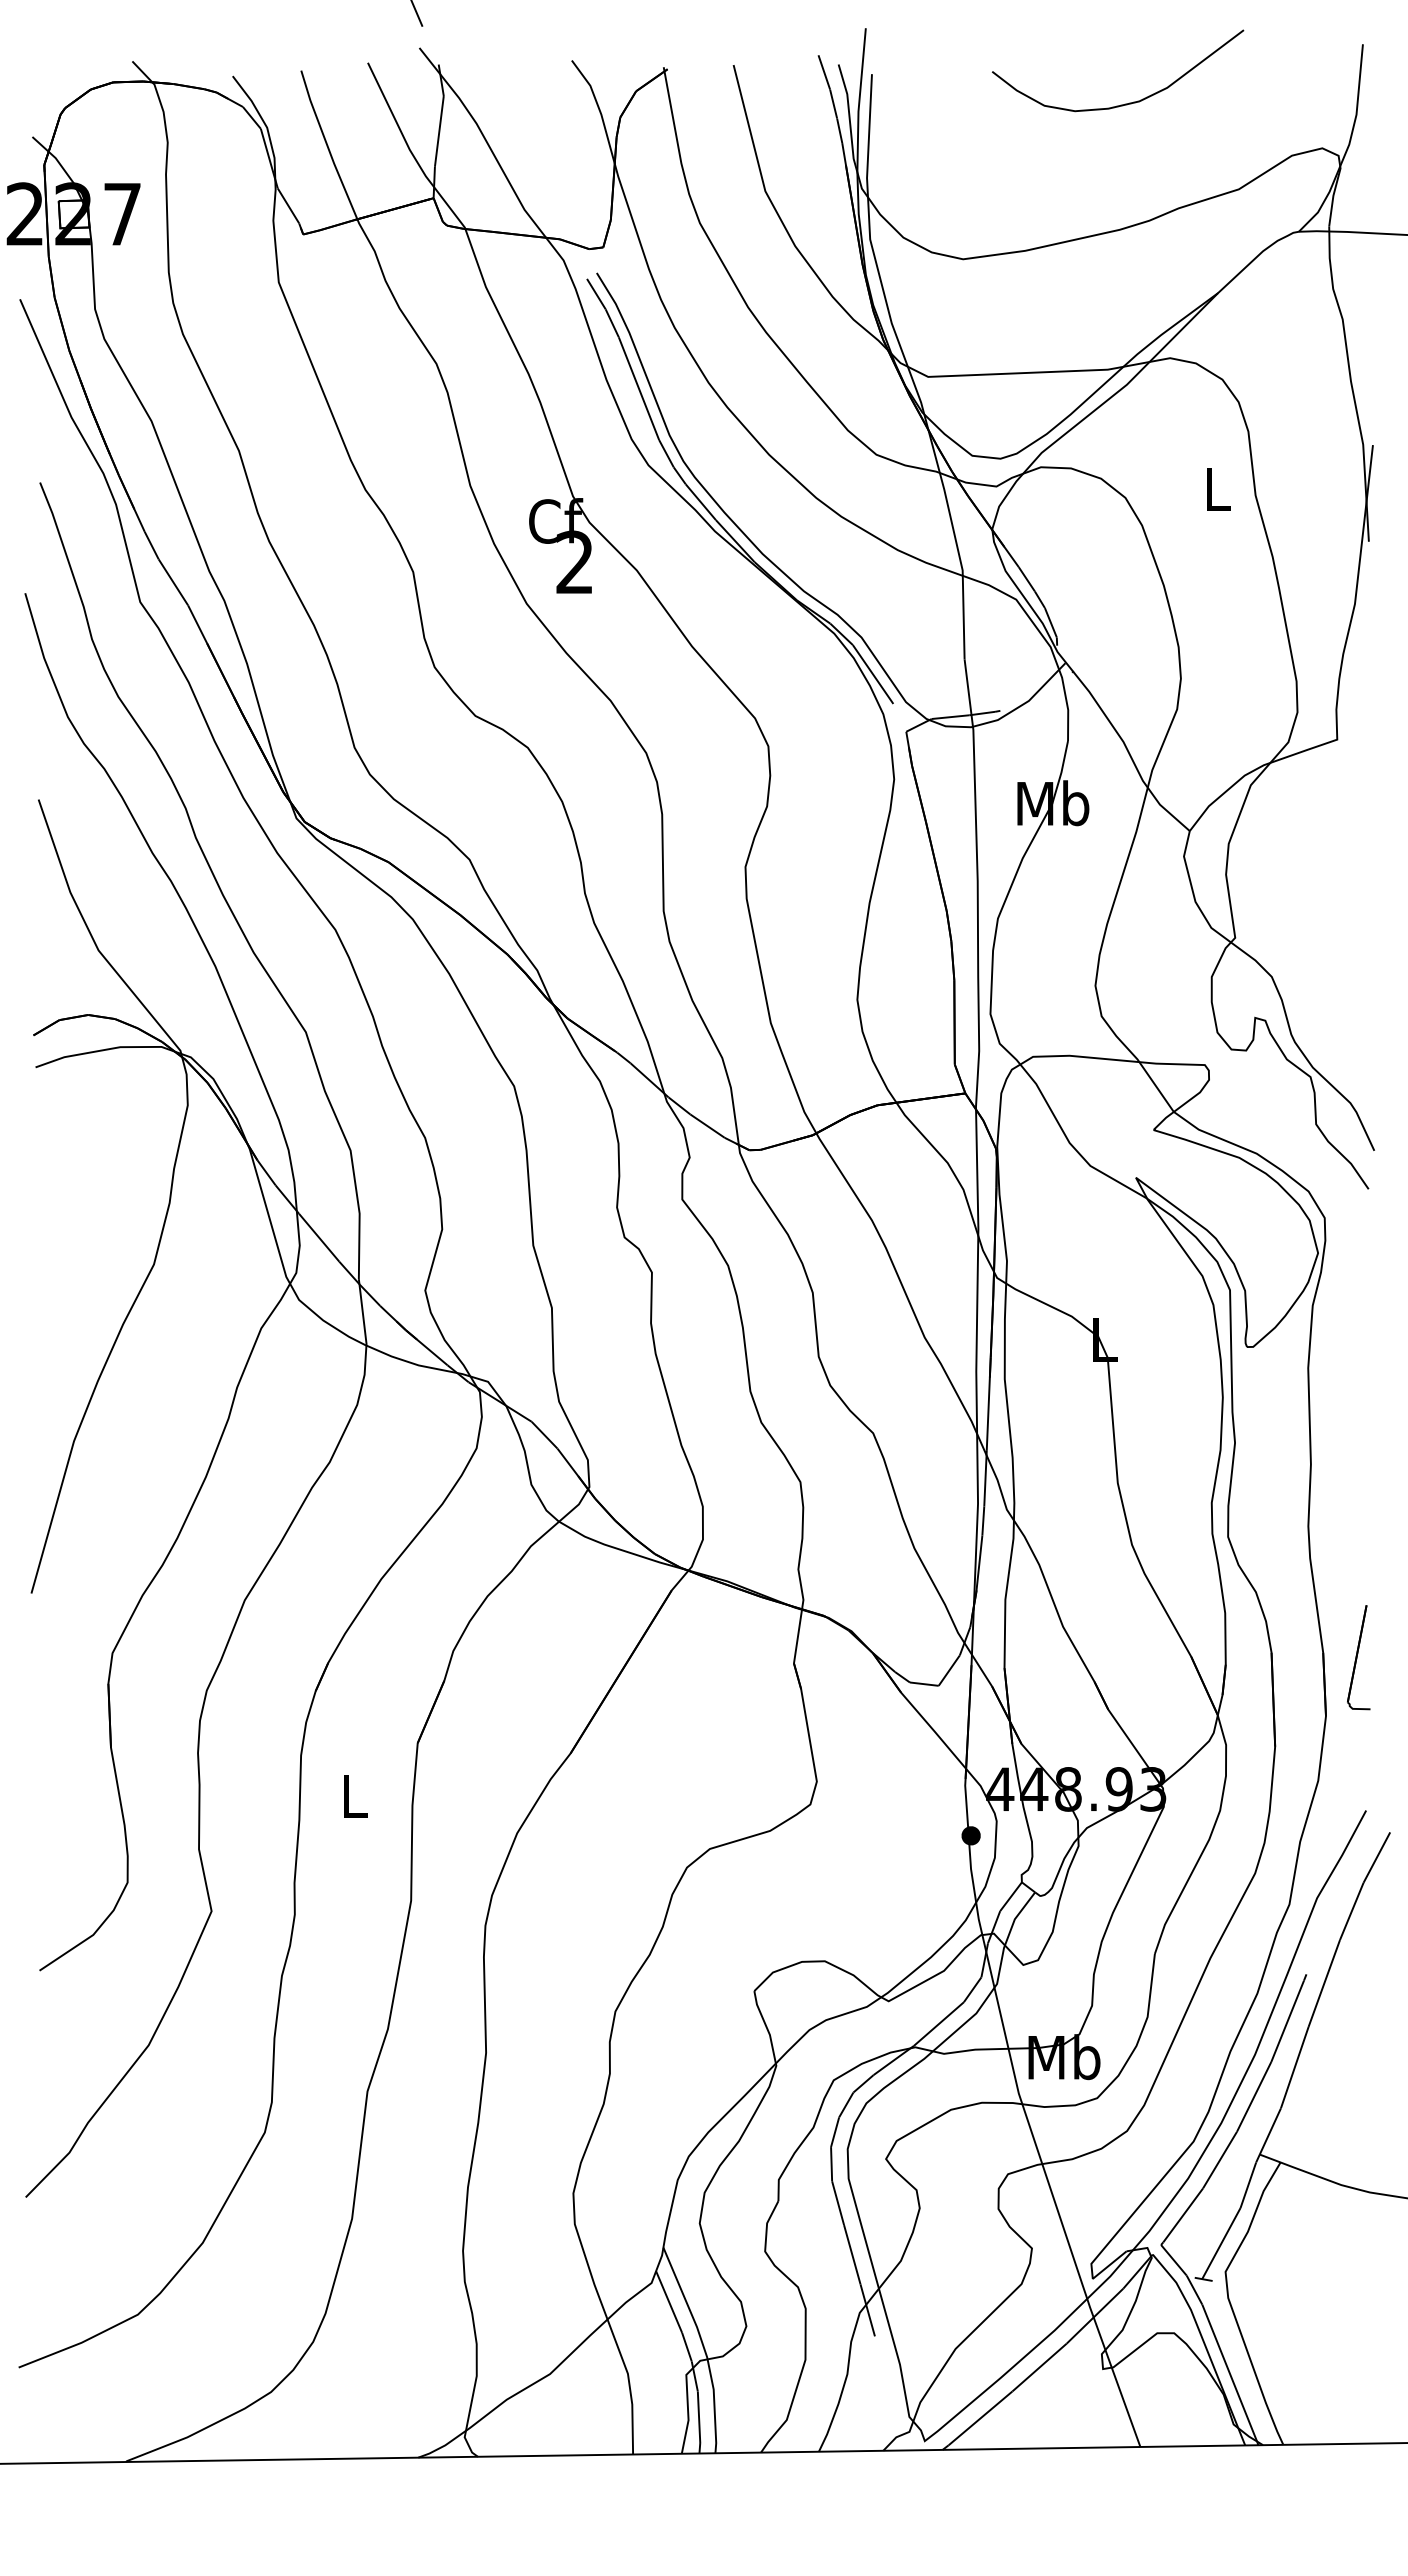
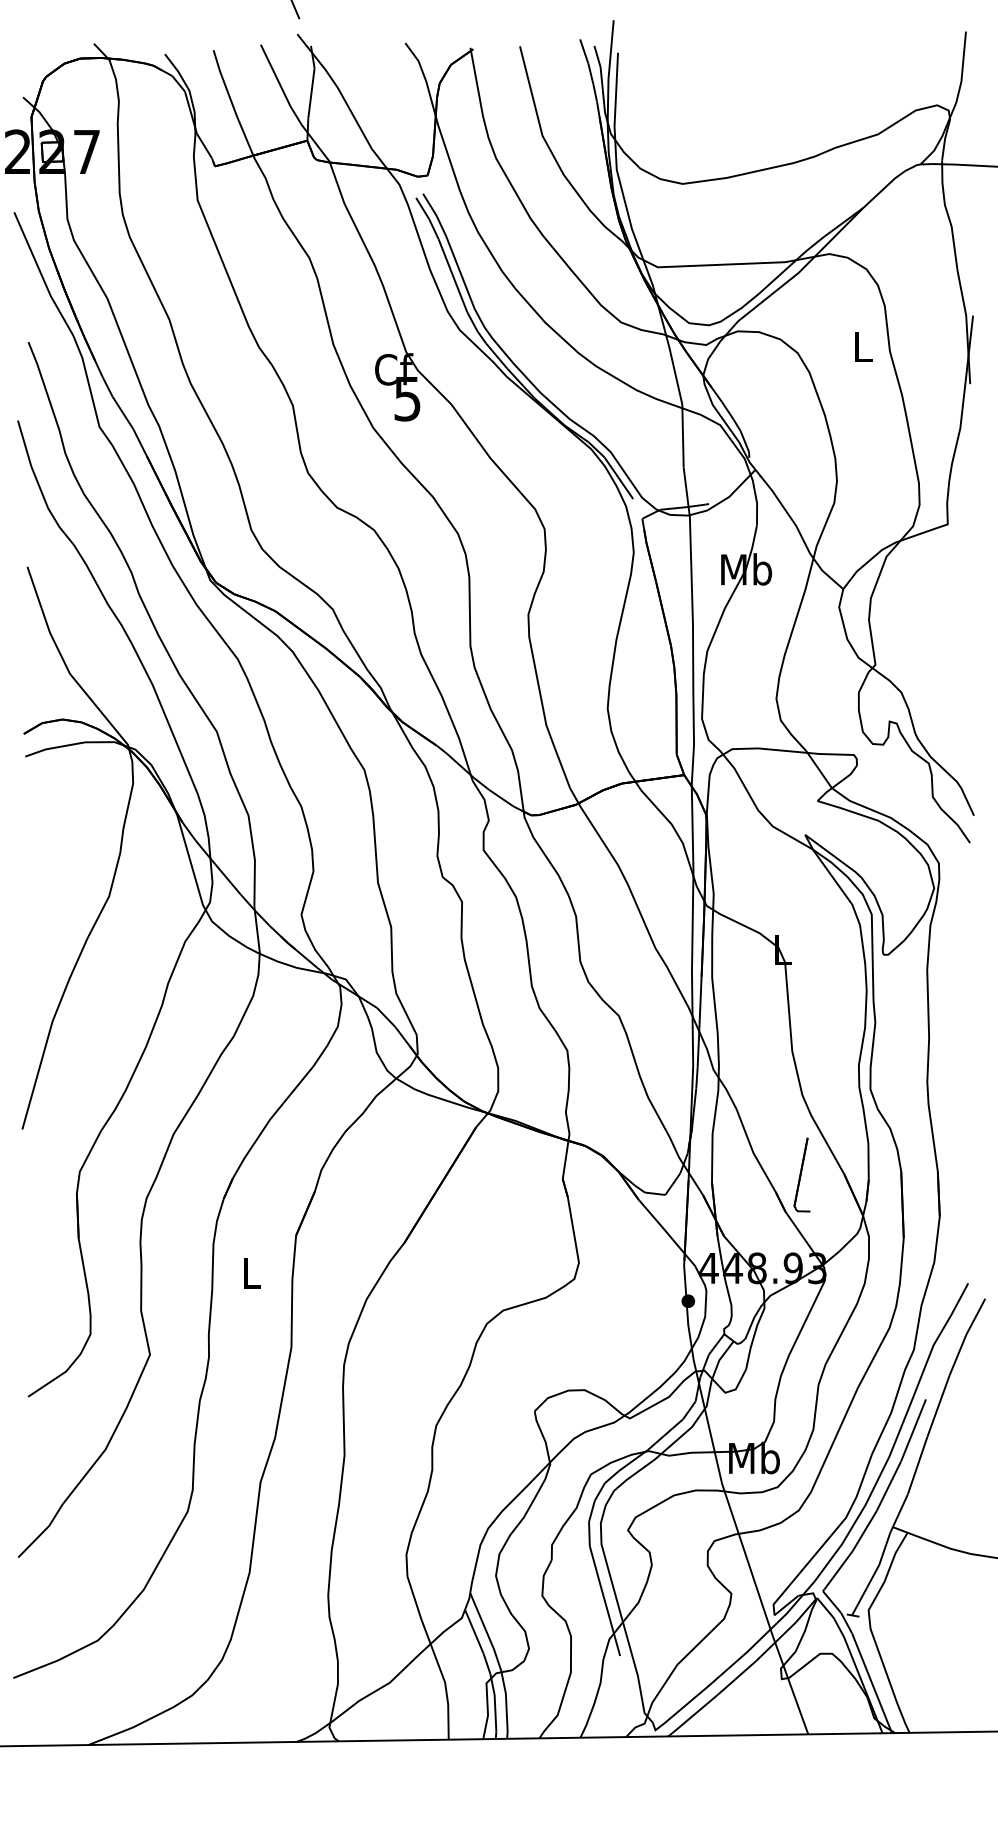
curve: (1125, 103) -> (797, 73), removed
text: (574, 562) -> (407, 398), 2 -> 5
part: (1358, 1657) -> (801, 1174), moved

